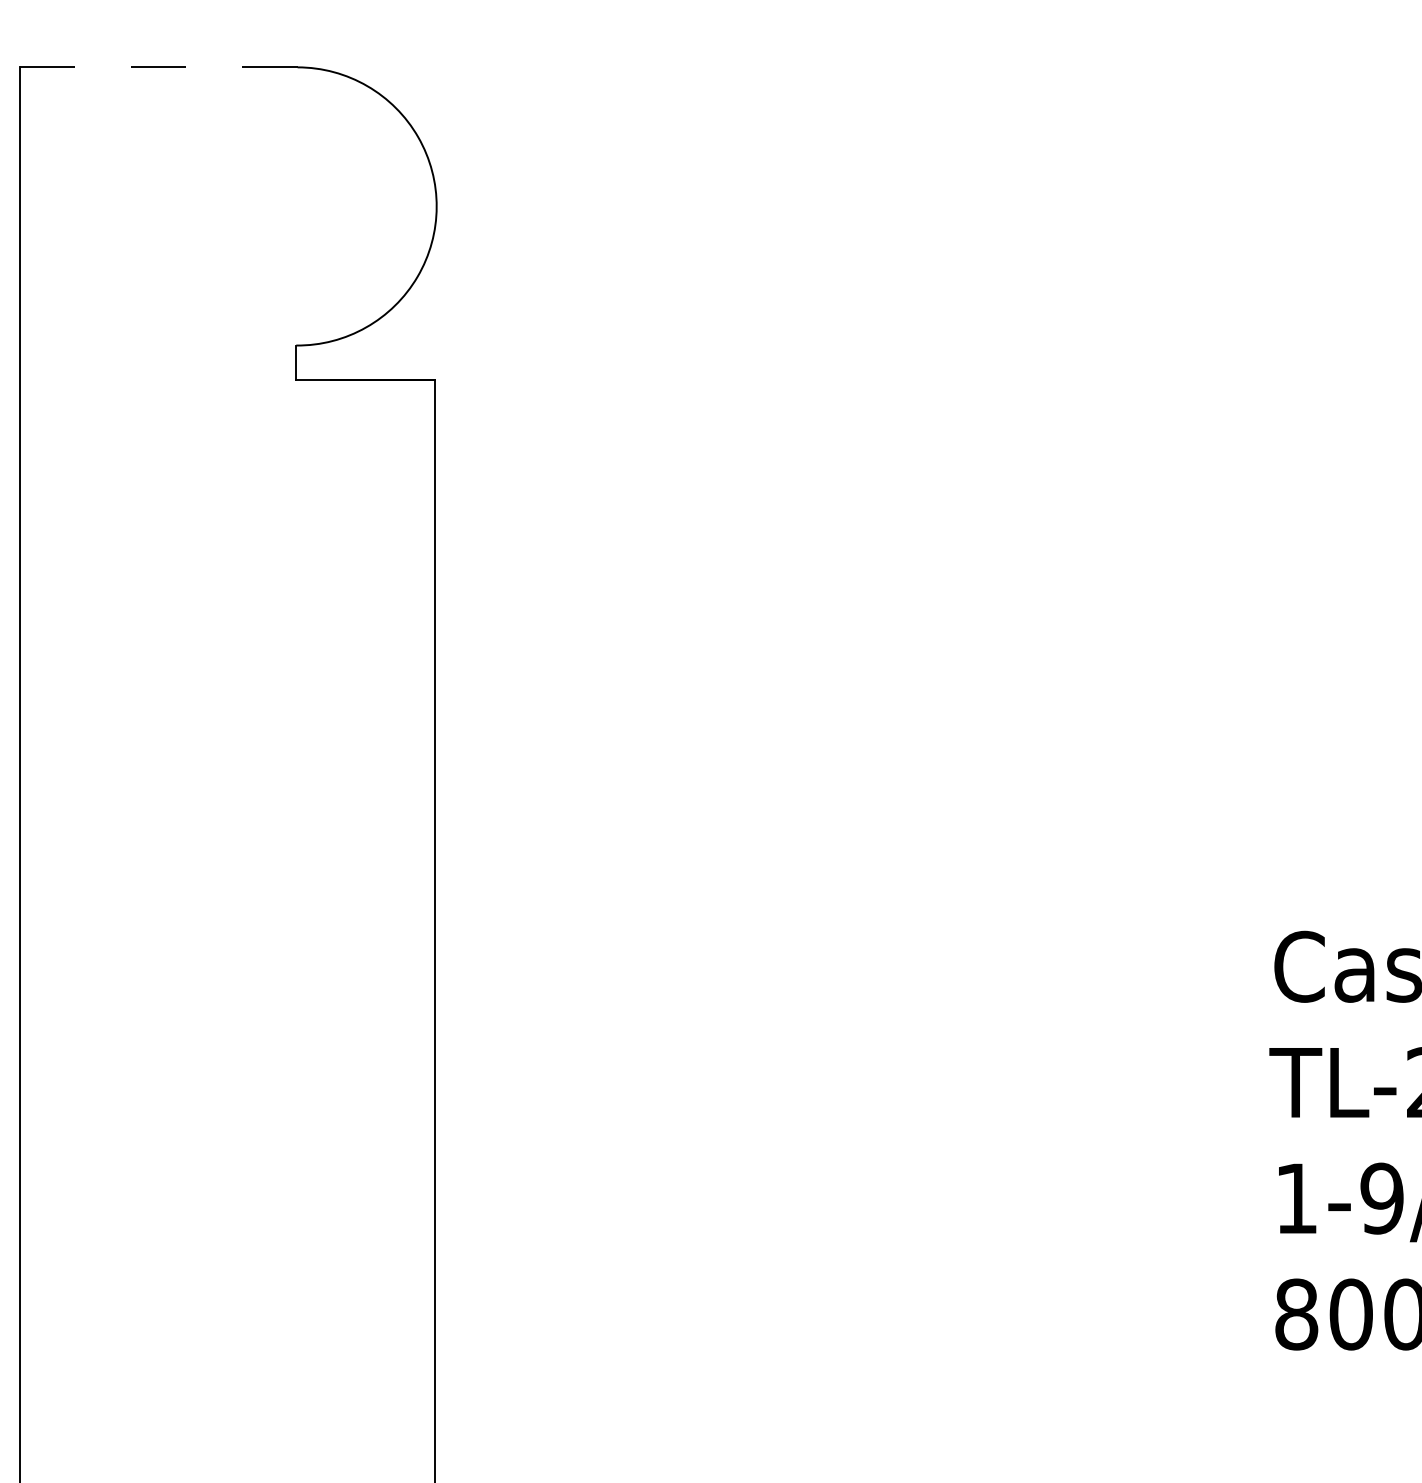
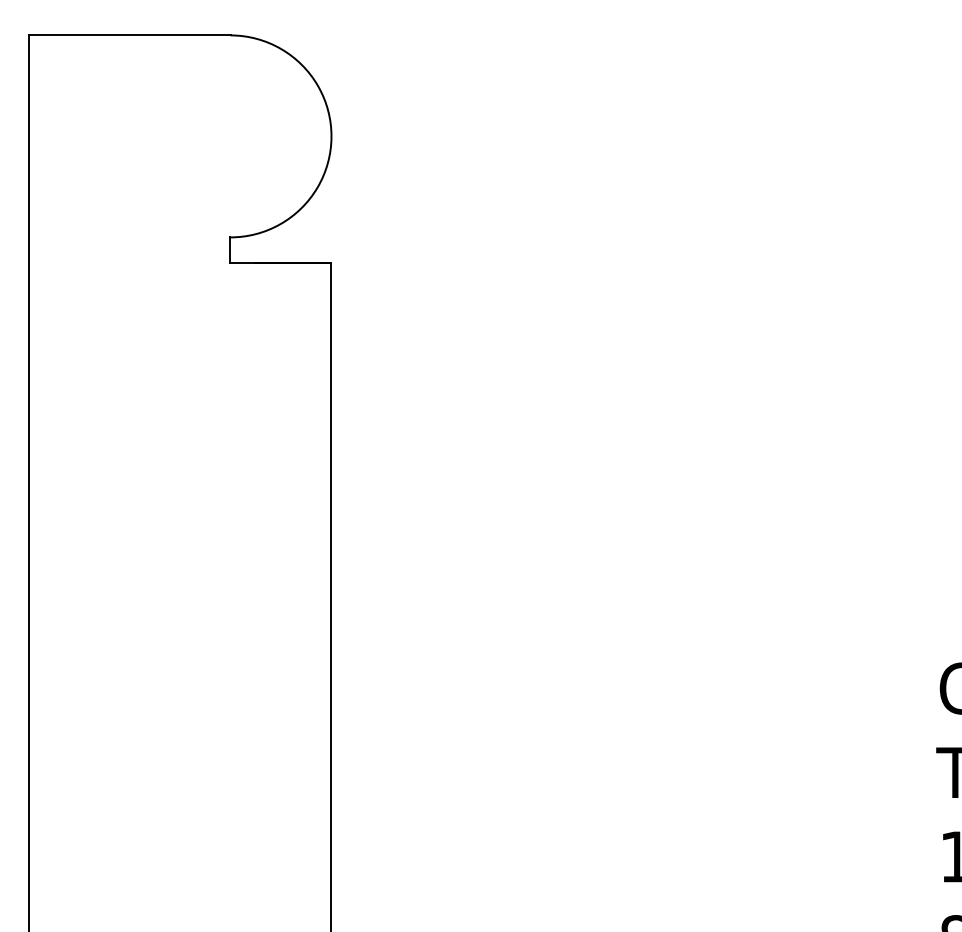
line: (158, 67) -> (129, 35), dashed -> solid

